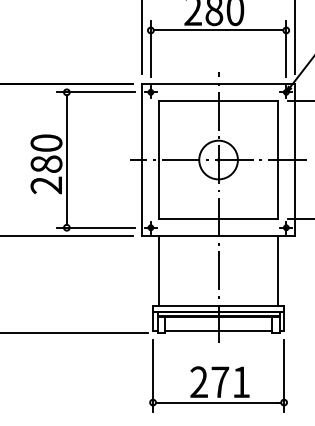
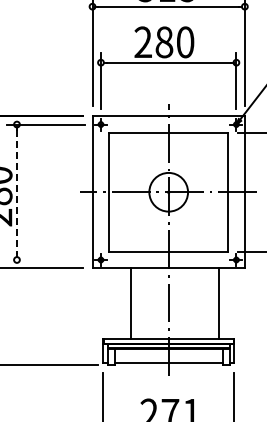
line: (66, 160) -> (16, 192), solid -> dashed
line: (96, 227) -> (46, 259), removed
line: (158, 271) -> (130, 303), moved
line: (278, 271) -> (218, 303), moved

